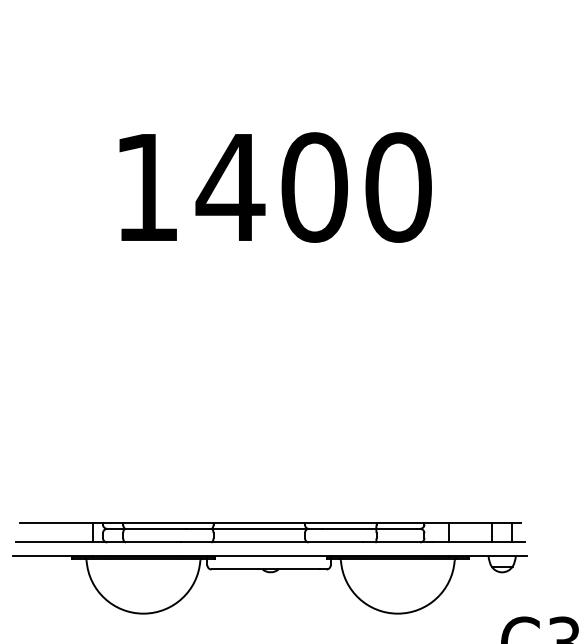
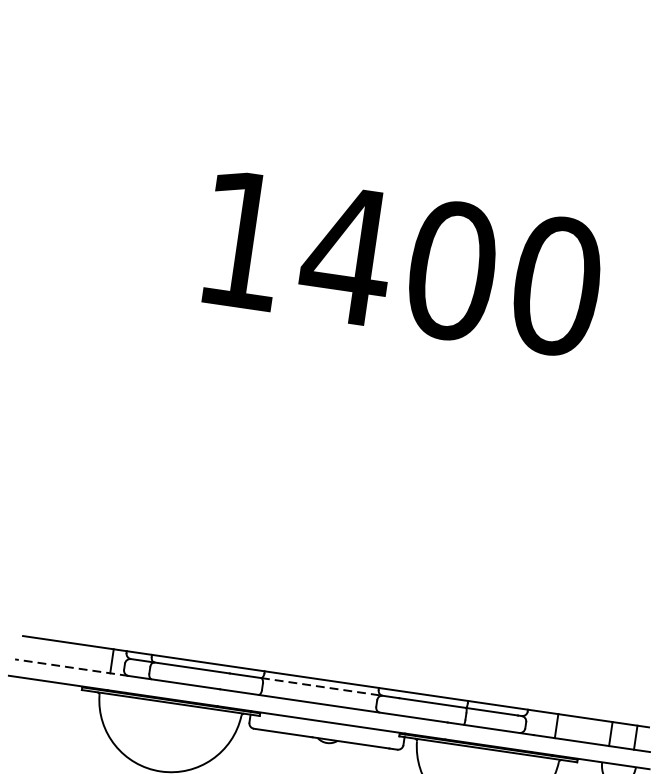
line: (260, 528) -> (322, 686), solid -> dashed
line: (61, 542) -> (71, 667), solid -> dashed

